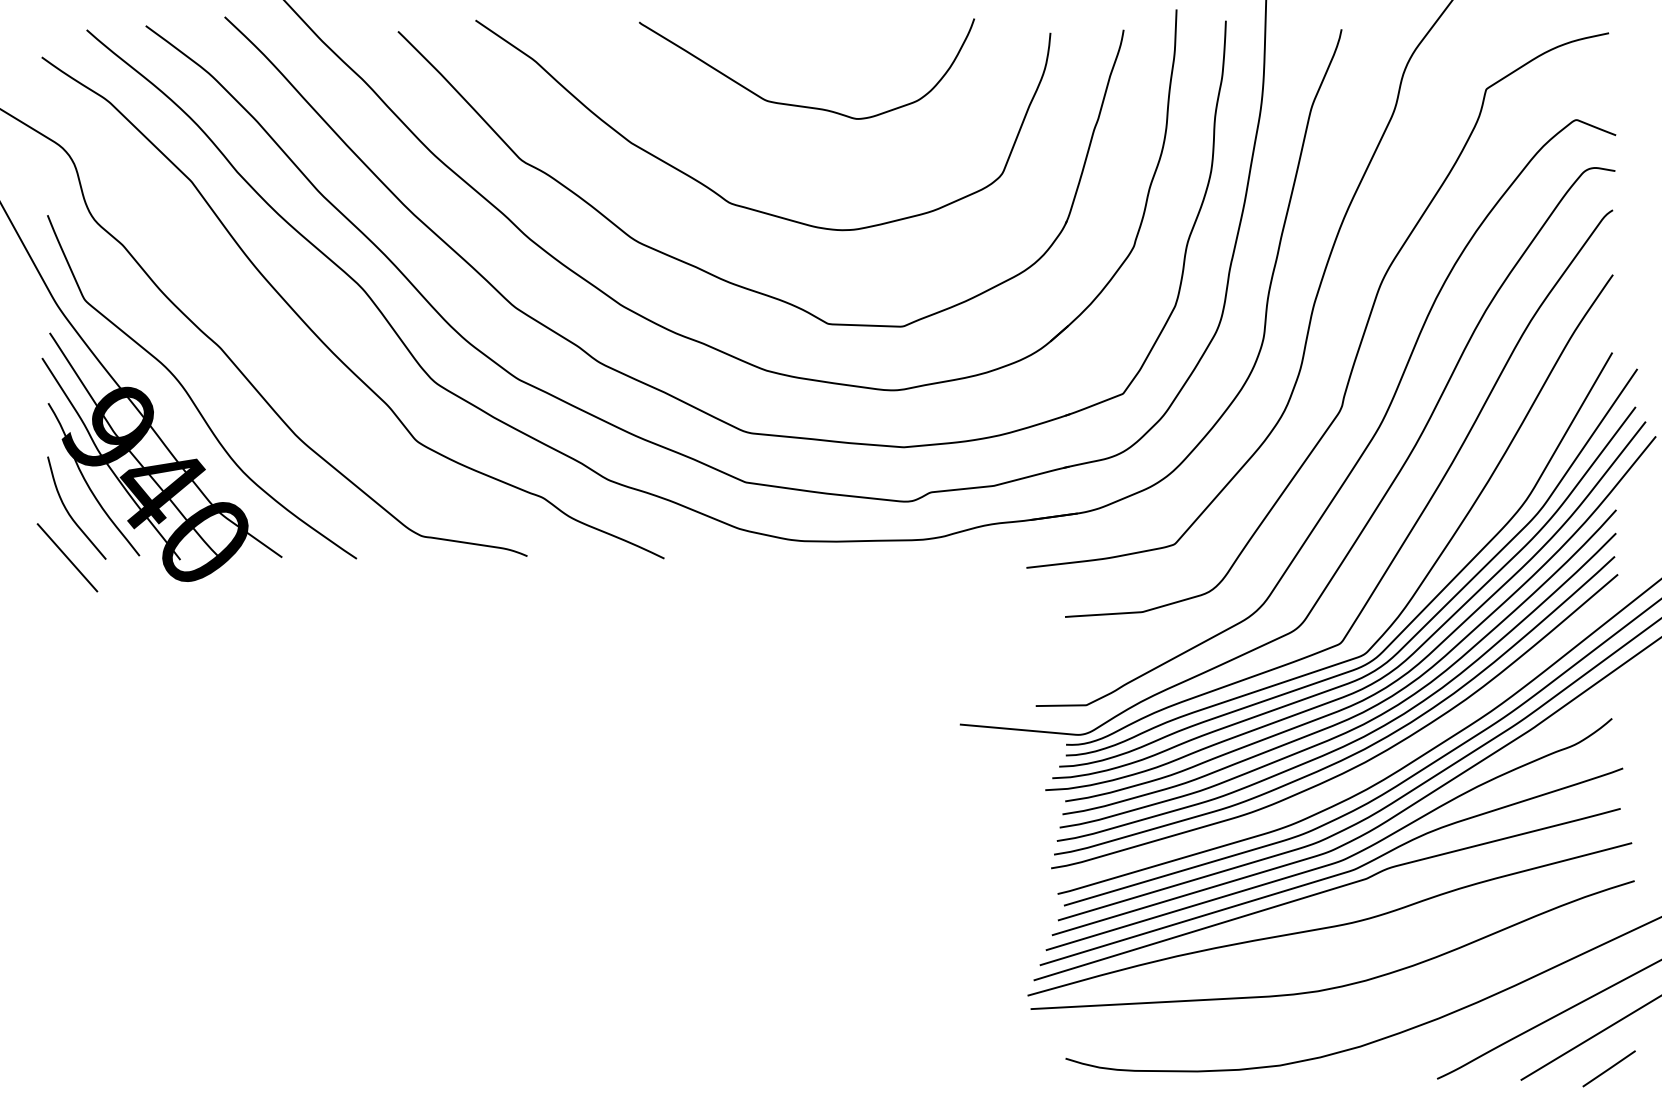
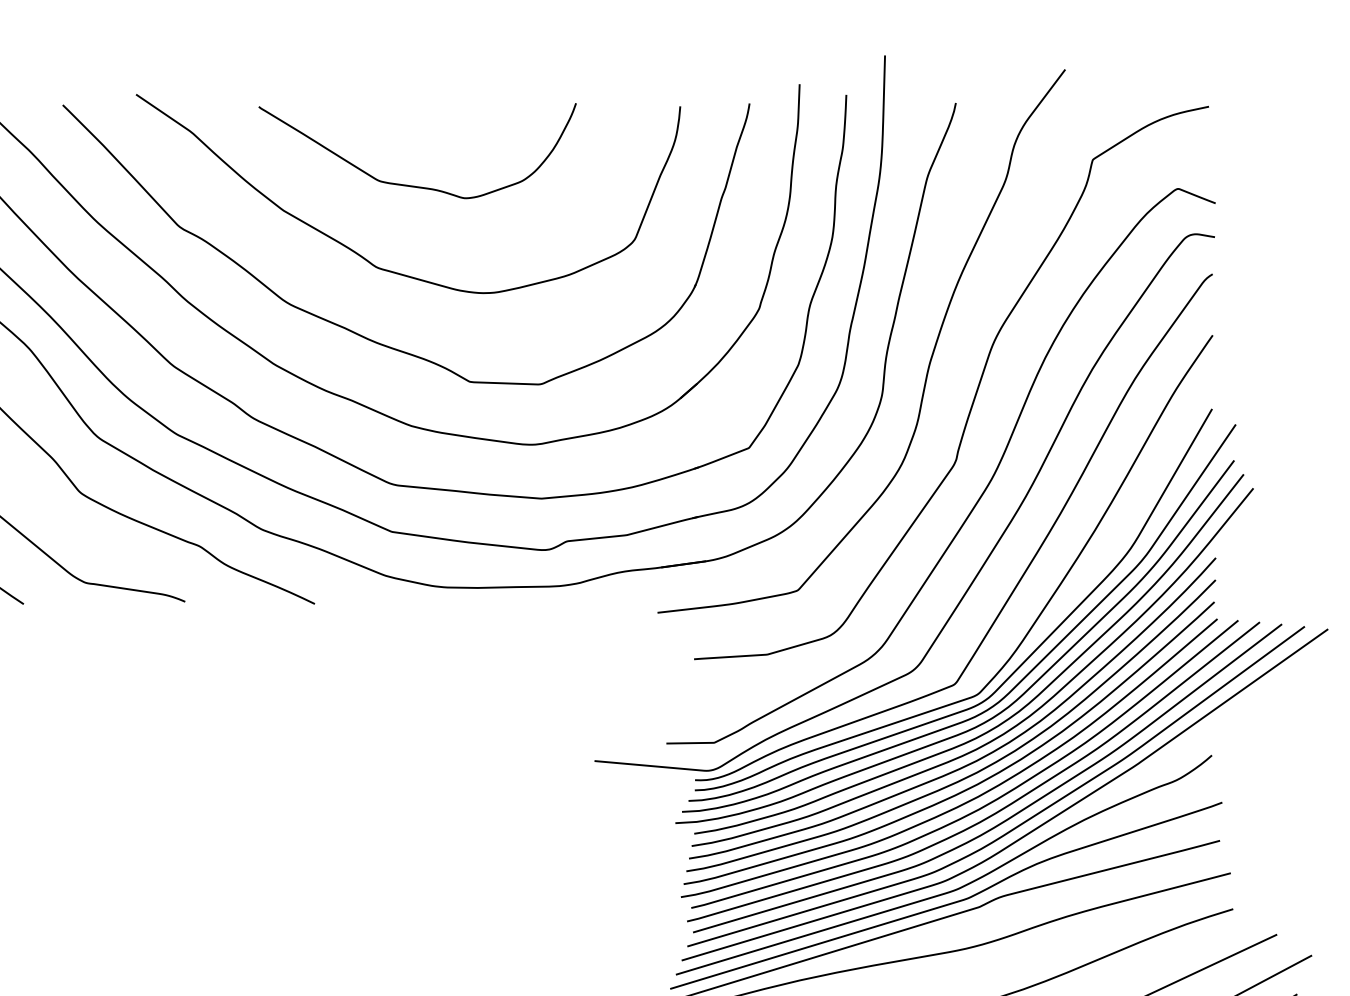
curve: (803, 105) -> (414, 185), moved
curve: (1374, 769) -> (986, 803), added

